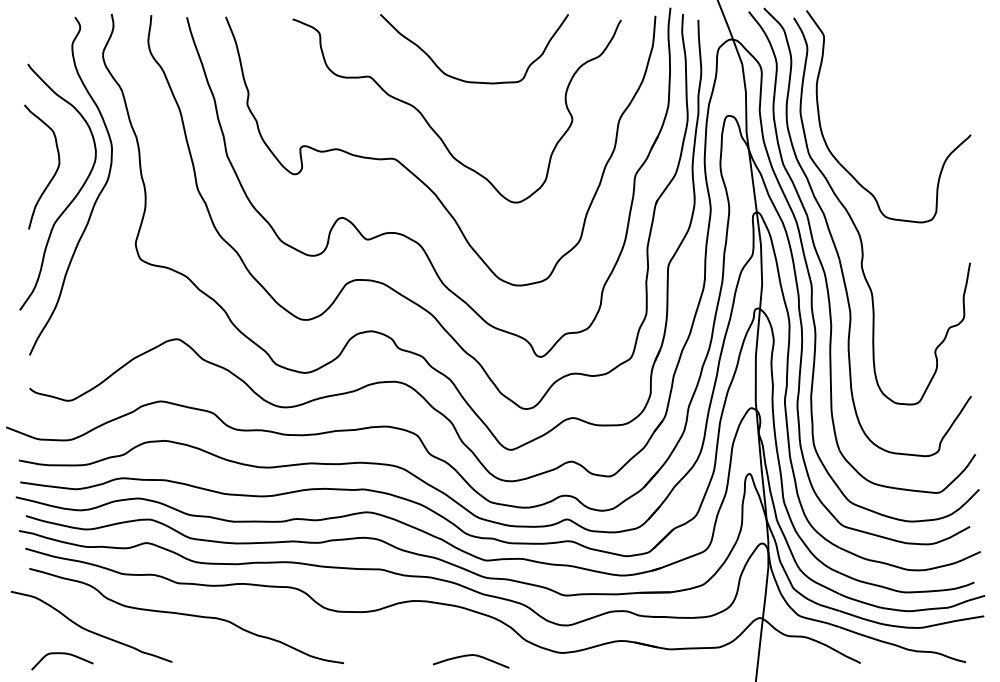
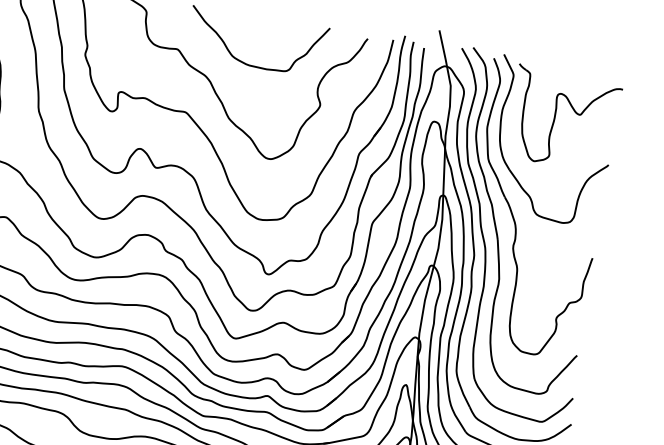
part: (889, 83) -> (555, 117), added

